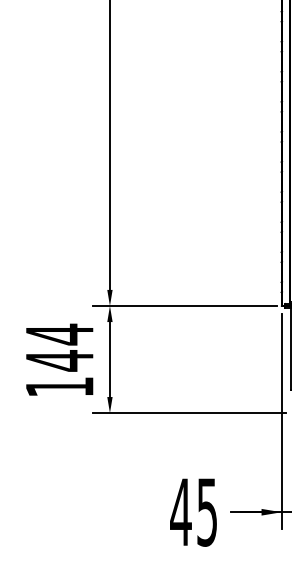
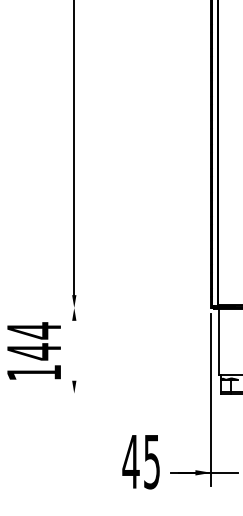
line: (184, 306) -> (133, 308), removed
line: (110, 359) -> (74, 350), removed
line: (189, 412) -> (137, 393), removed
text: (192, 513) -> (140, 462), moved

